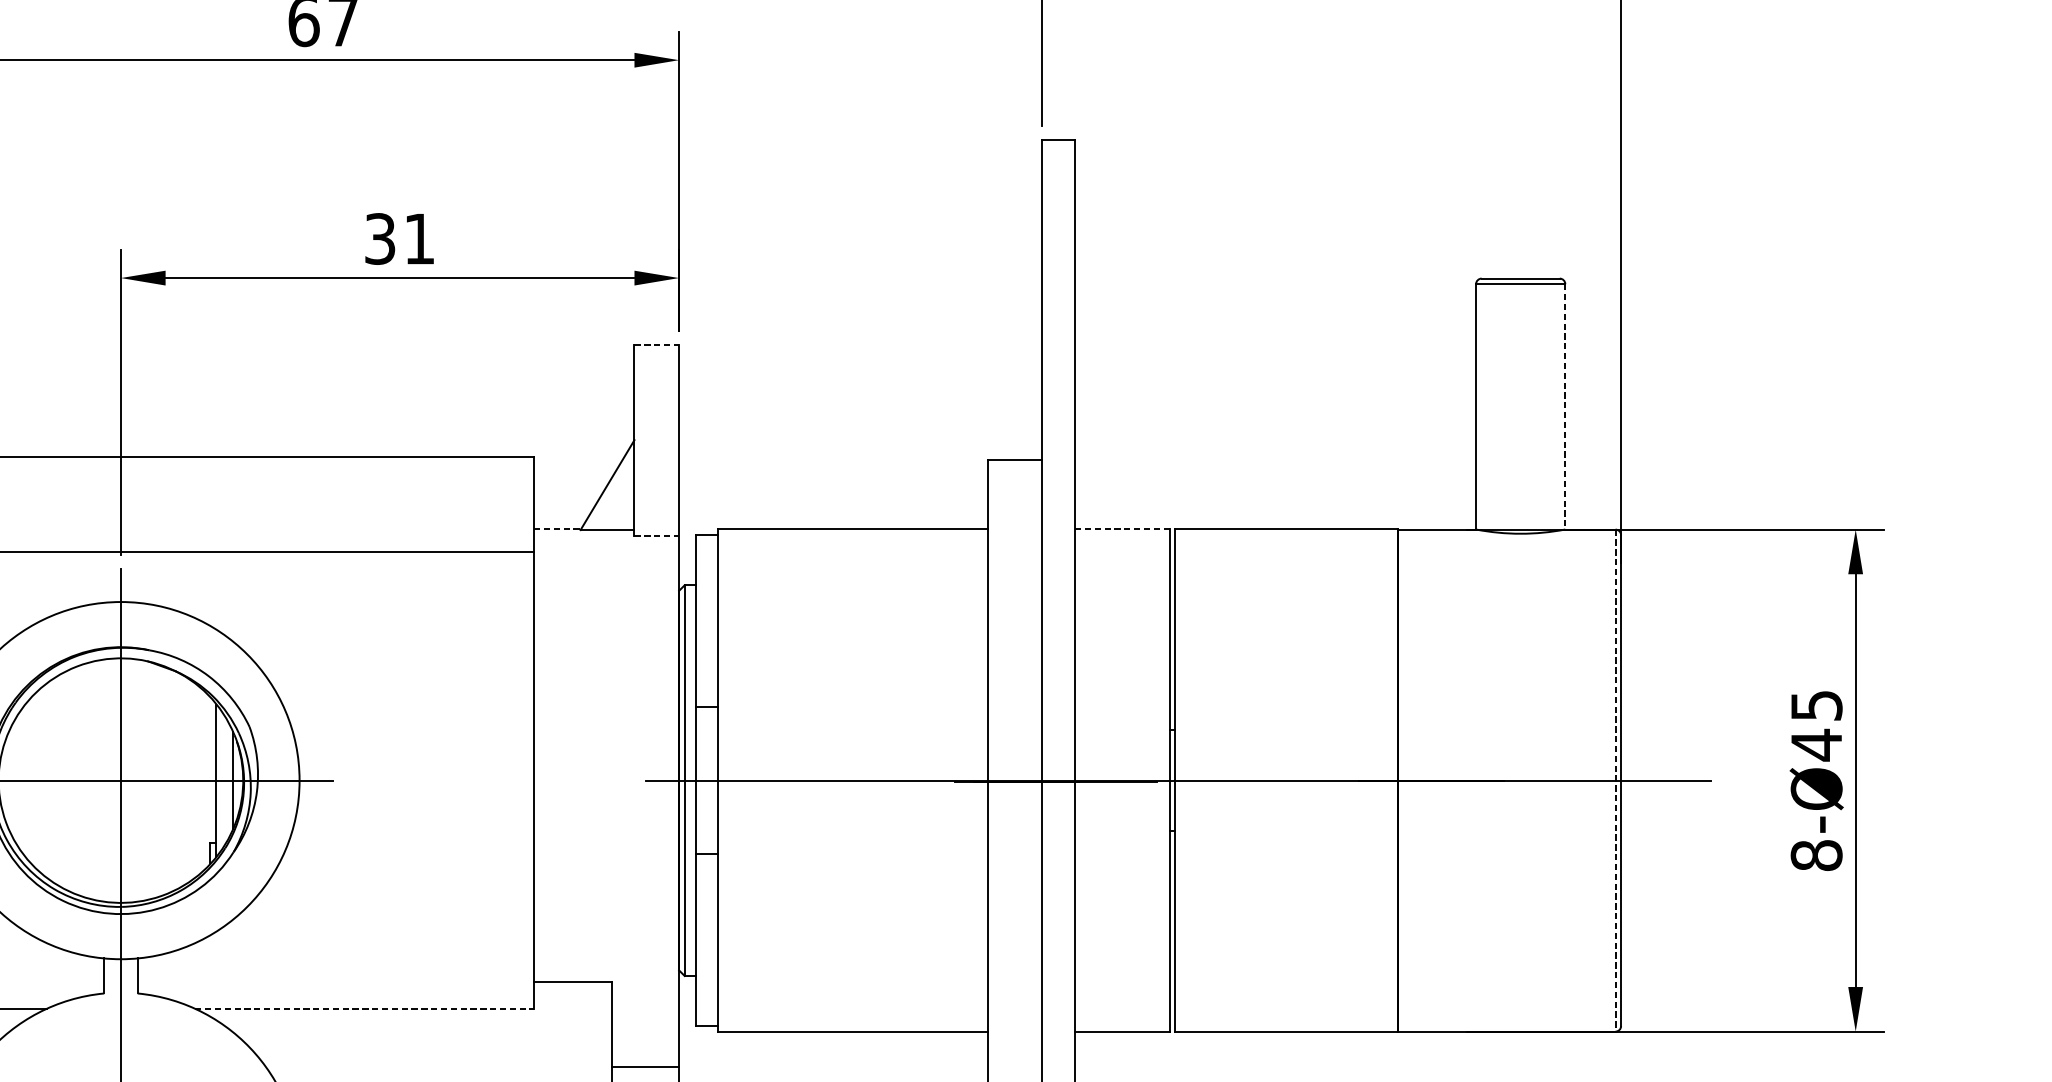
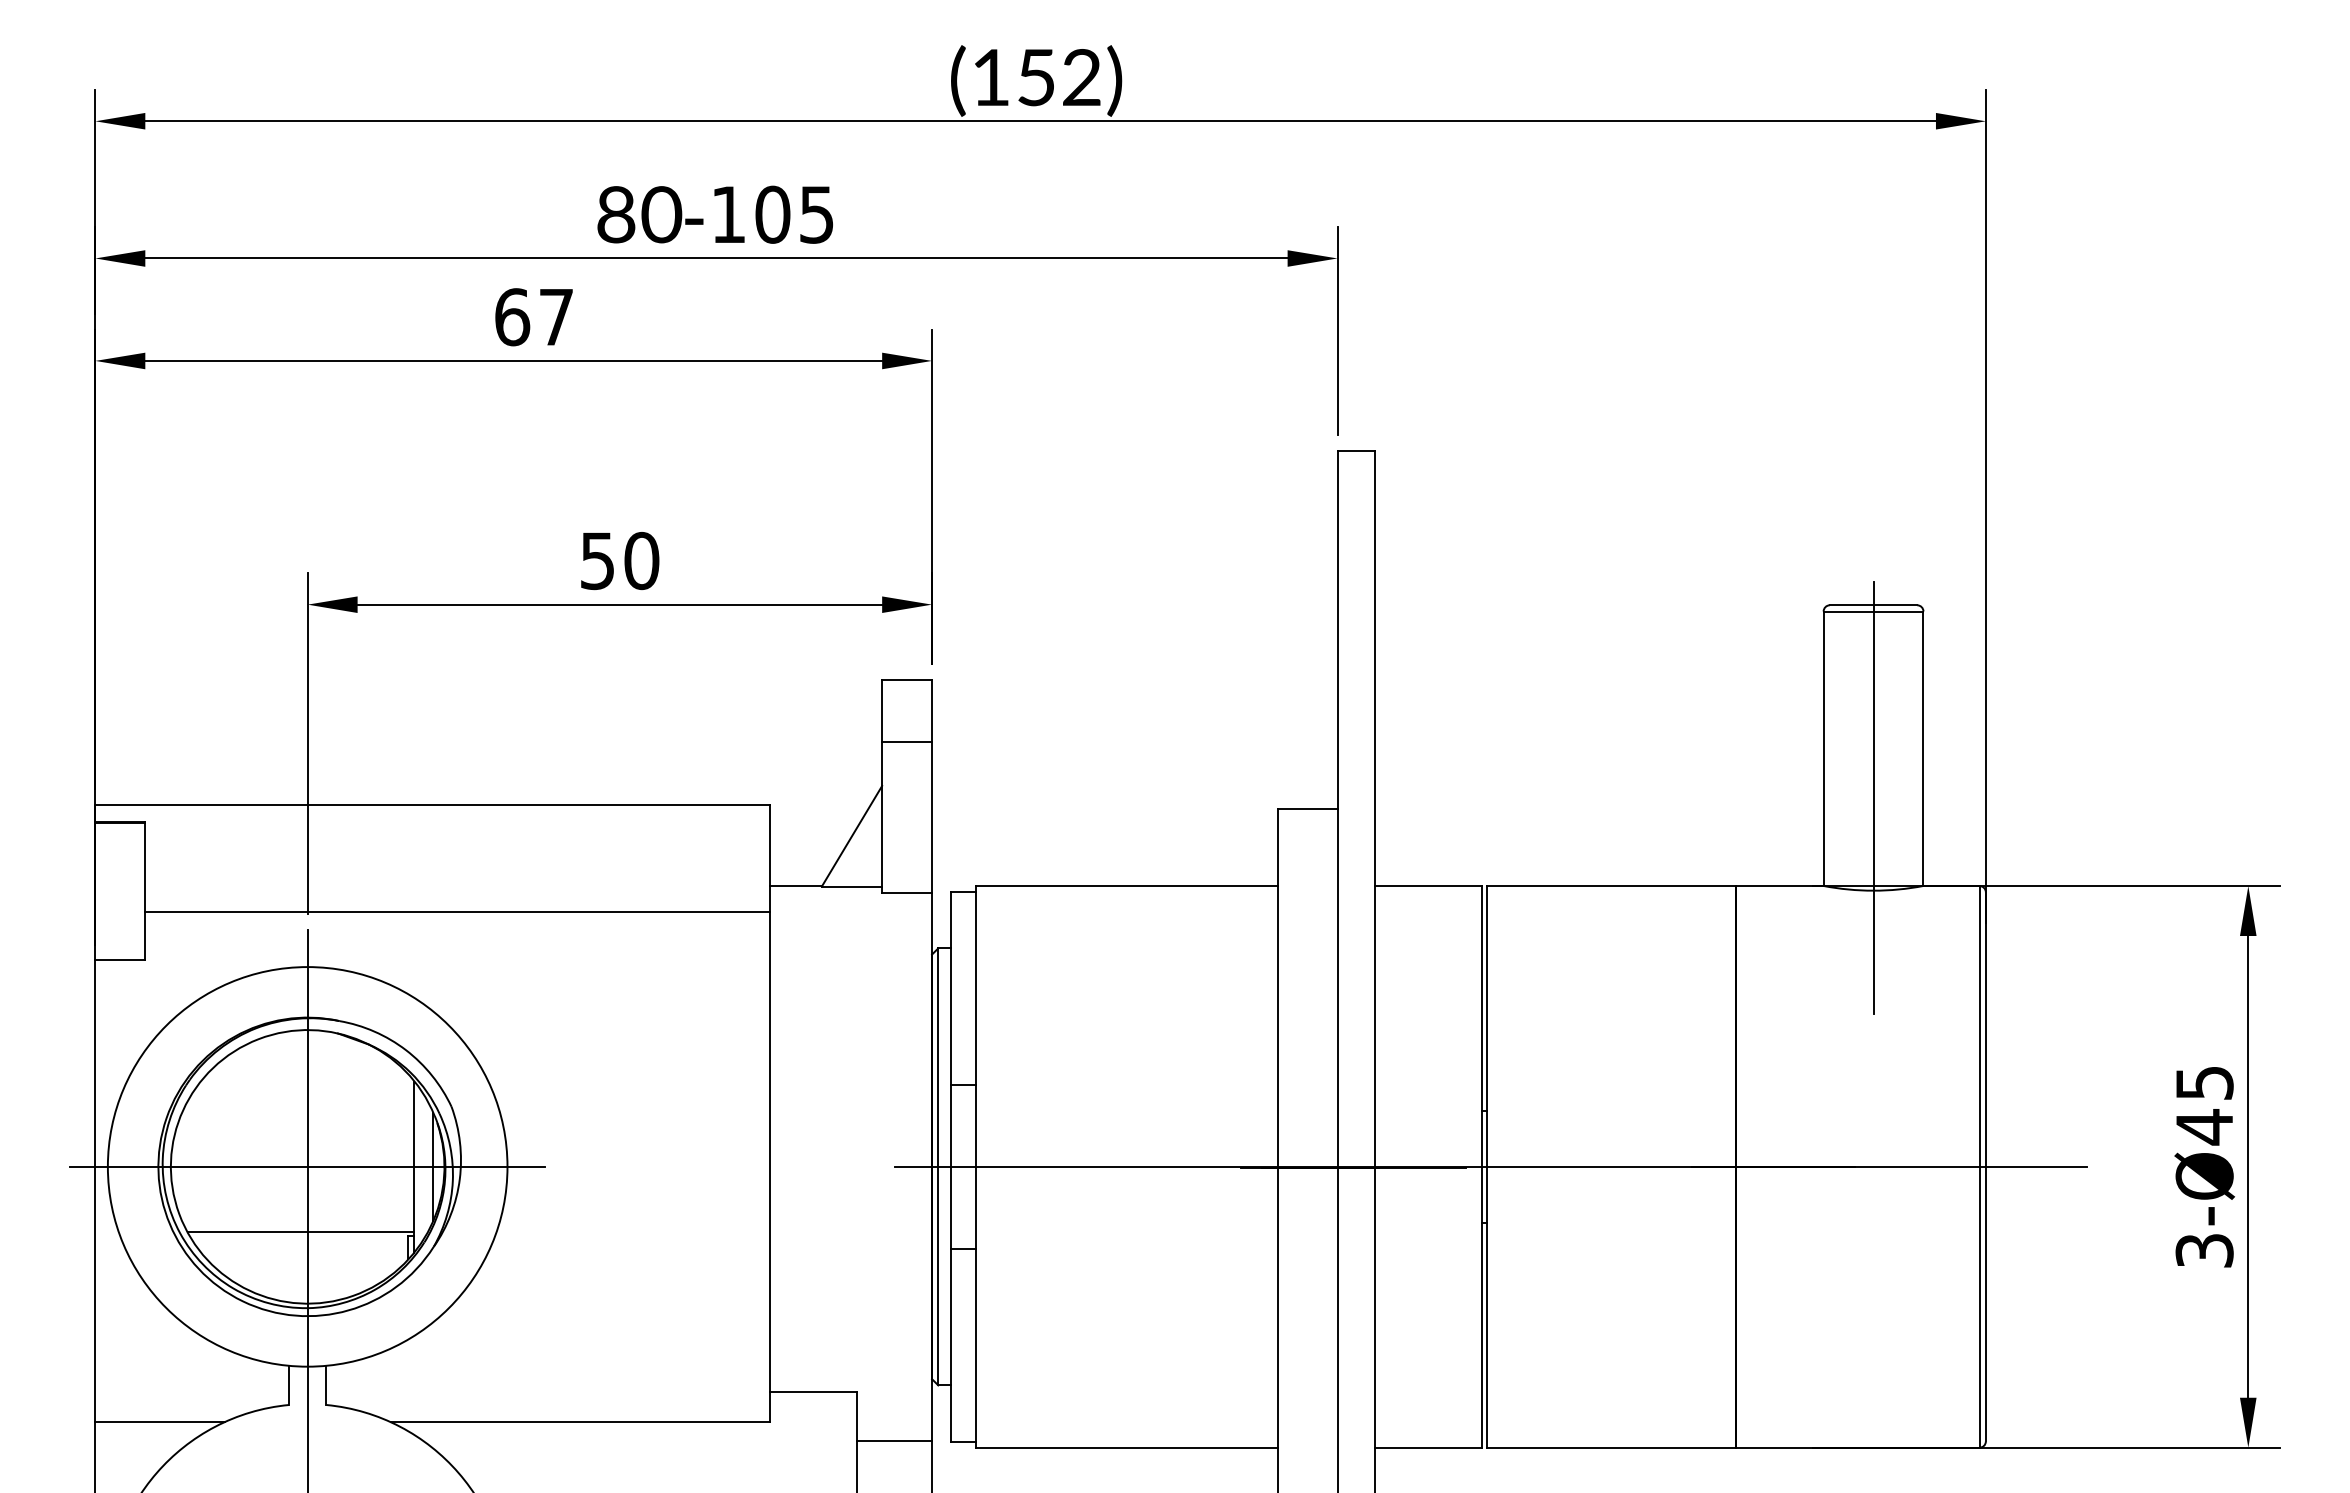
text: (400, 238) -> (620, 560), 31 -> 50
line: (657, 344) -> (907, 679), dashed -> solid
line: (657, 401) -> (907, 742), added
line: (1565, 407) -> (1923, 749), dashed -> solid
line: (1520, 450) -> (1873, 797), added
line: (557, 529) -> (796, 885), dashed -> solid
line: (1122, 529) -> (1428, 885), dashed -> solid
line: (657, 535) -> (907, 892), dashed -> solid
line: (1615, 780) -> (1979, 1166), dashed -> solid
line: (114, 838) -> (300, 1231), added
text: (1816, 855) -> (2204, 1250), 8-Ø45 -> 3-Ø45
line: (364, 1009) -> (580, 1422), dashed -> solid
line: (645, 1067) -> (894, 1440), moved

